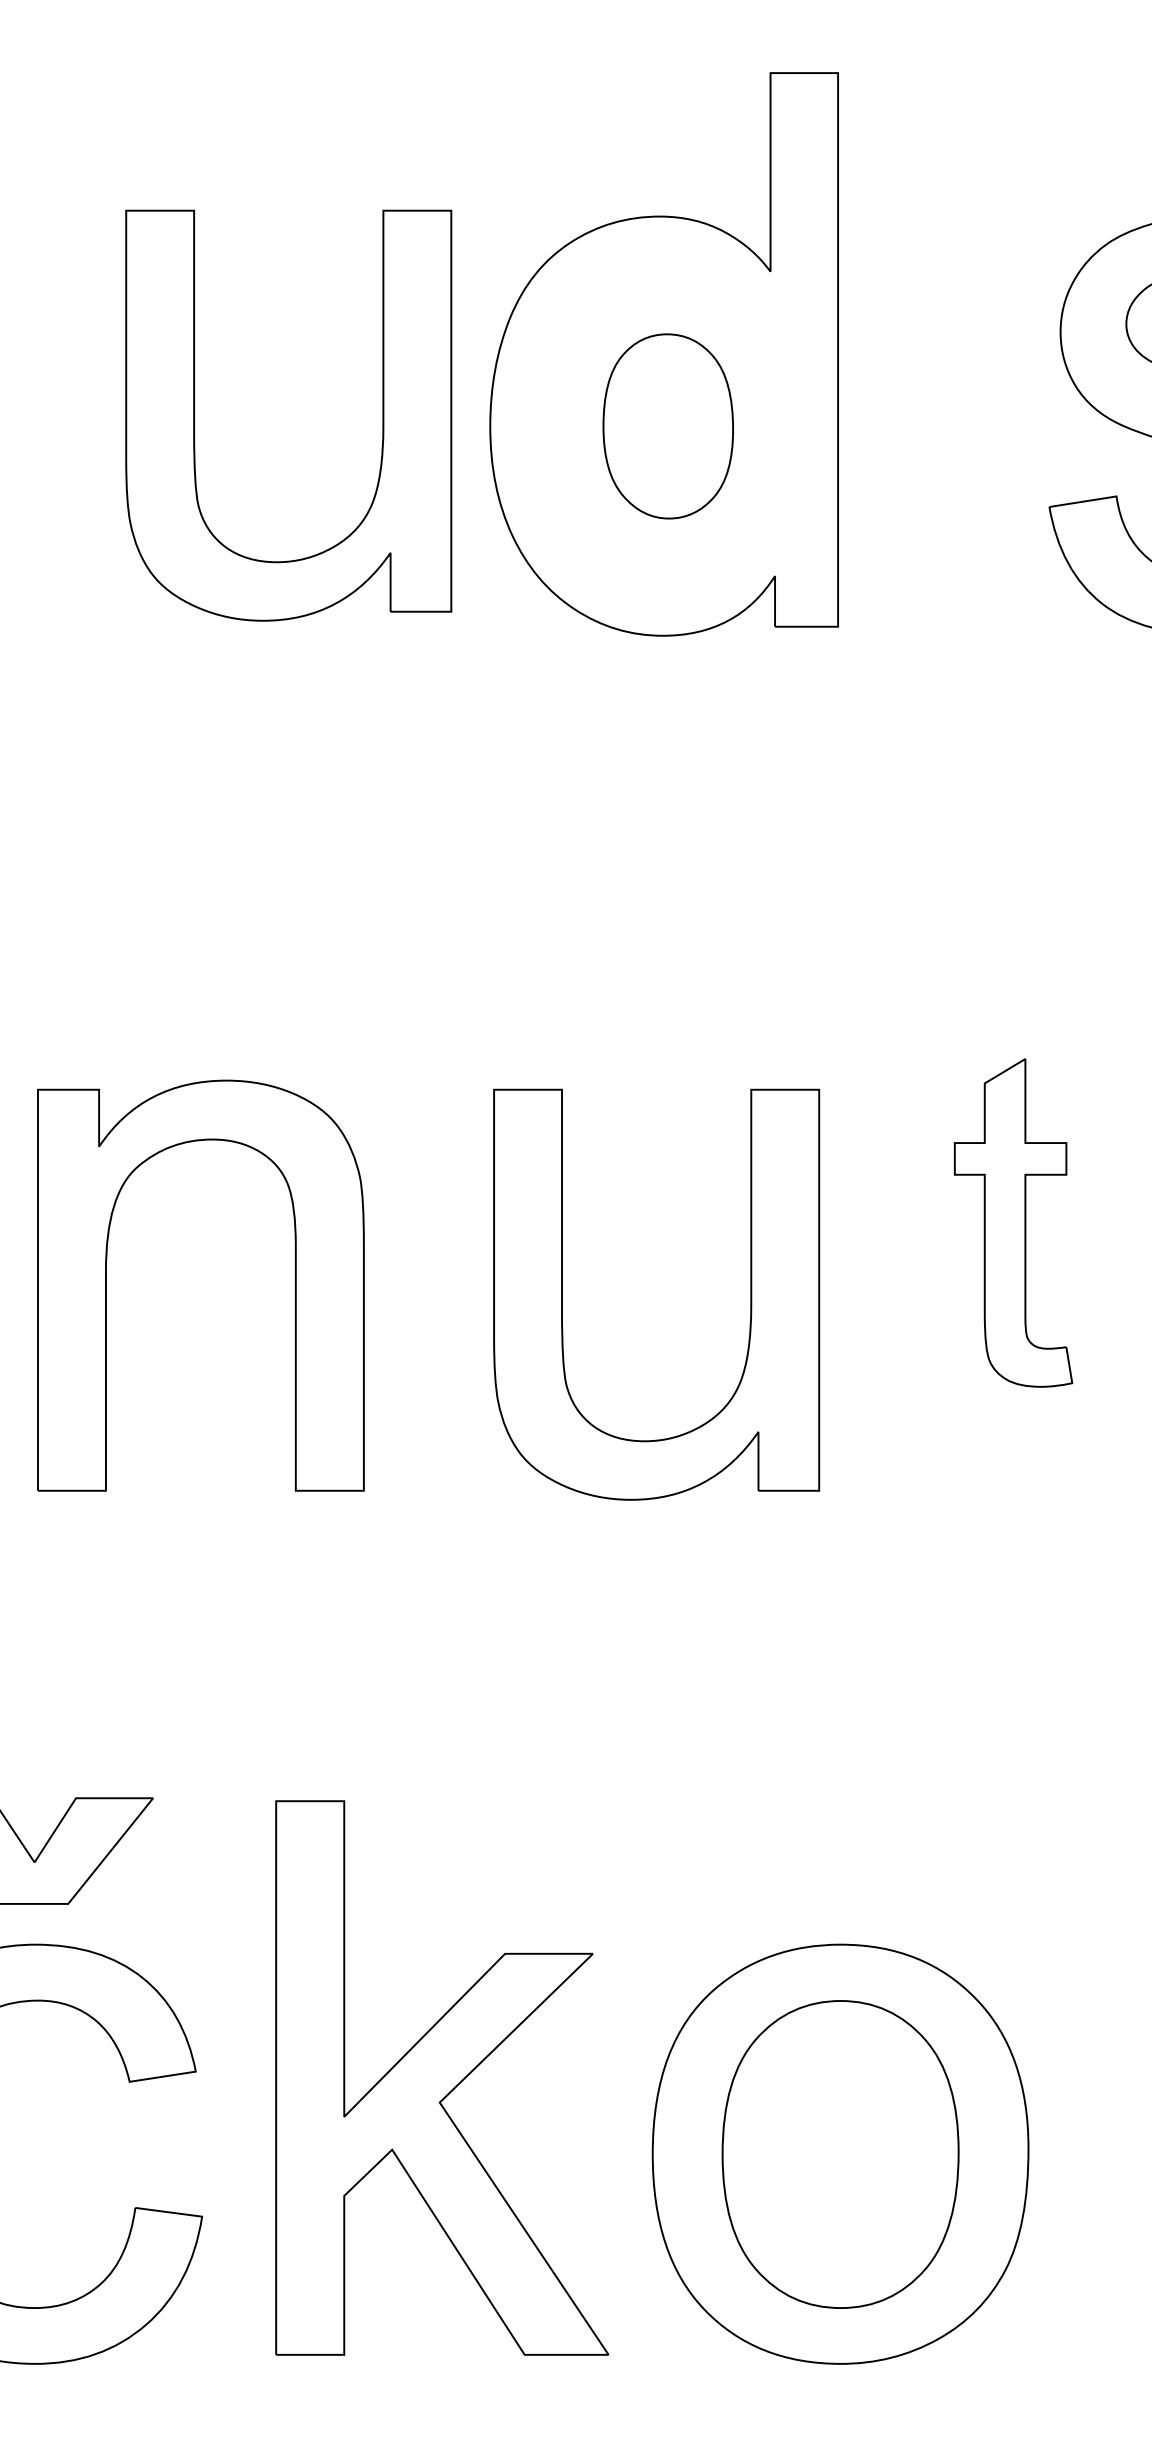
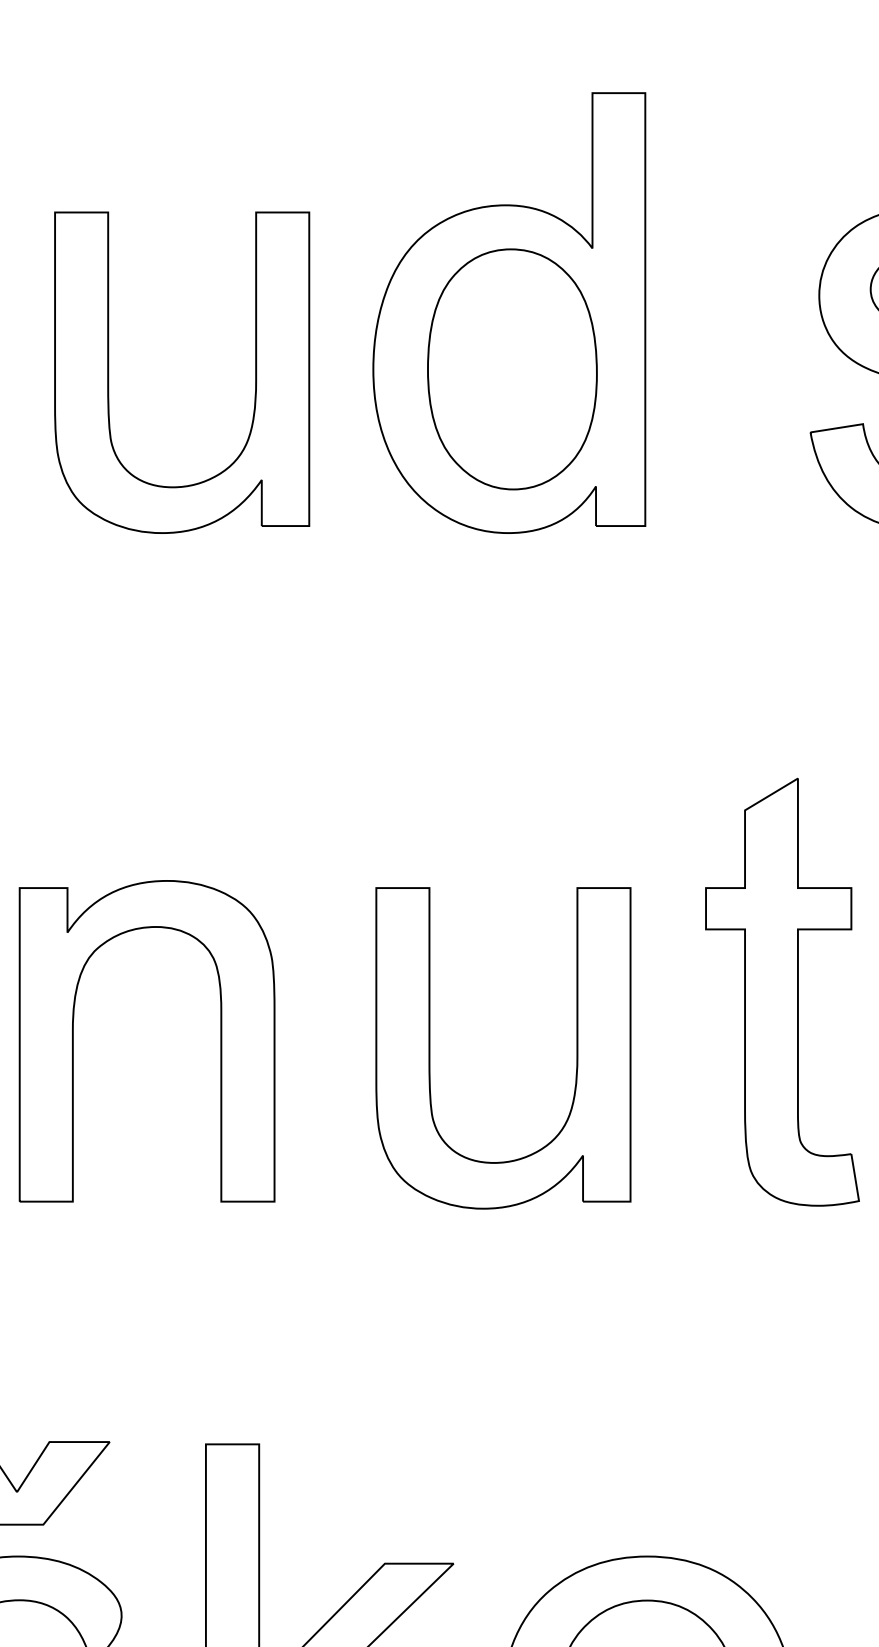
part: (194, 415) -> (108, 372), moved
part: (668, 426) -> (512, 369), size x1.67
part: (1013, 1222) -> (782, 991), size x1.67

